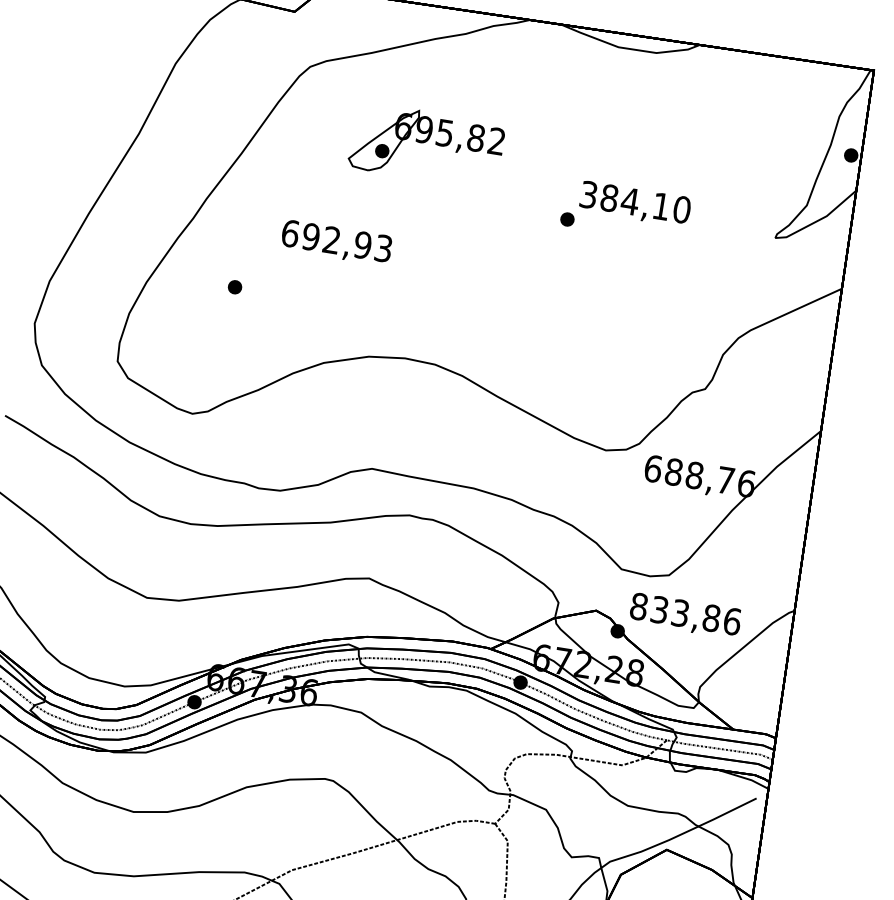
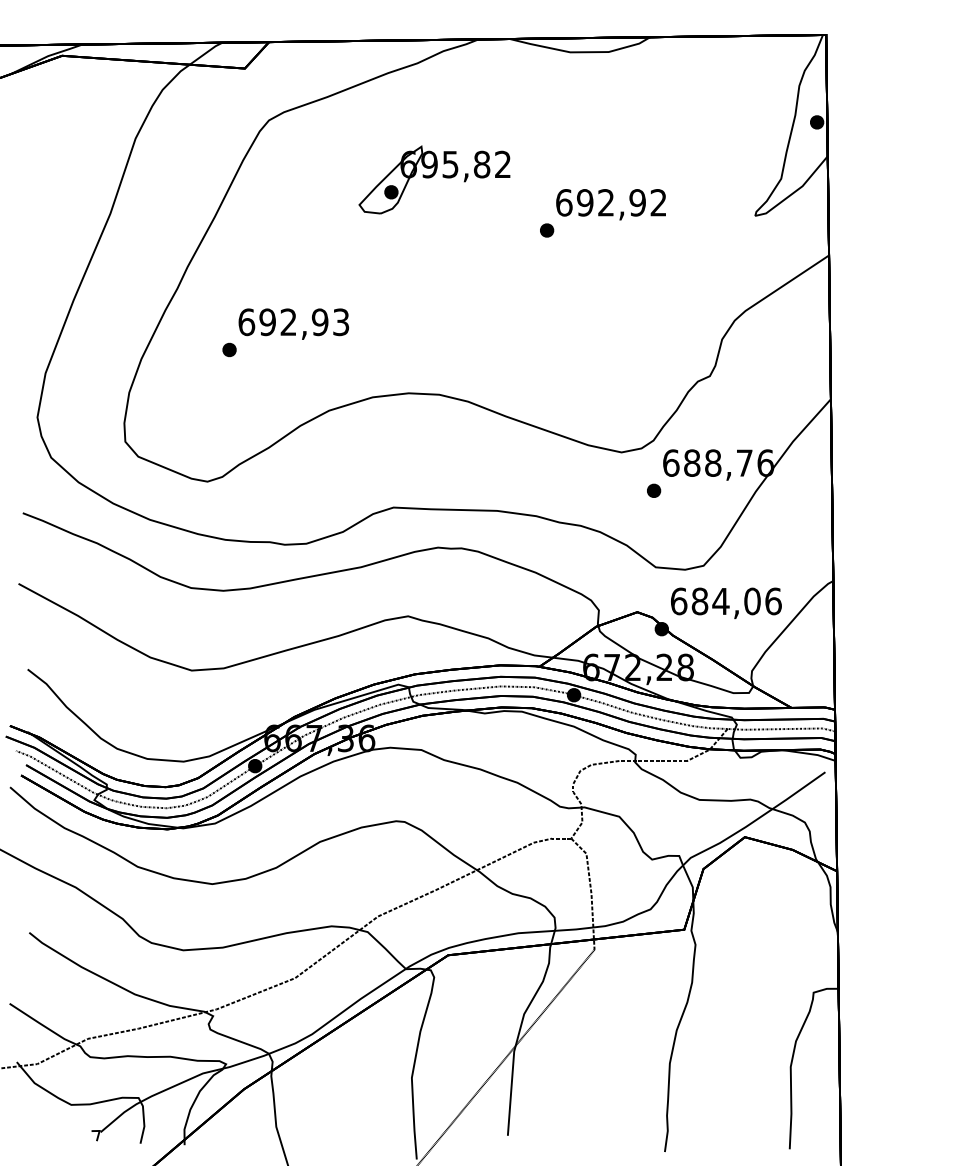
part: (426, 145) -> (434, 179), moved
text: (635, 202) -> (611, 202), 384,10 -> 692,92
text: (336, 242) -> (293, 323), moved
part: (632, 493) -> (654, 490), added
text: (675, 612) -> (715, 601), 833,86 -> 684,06

